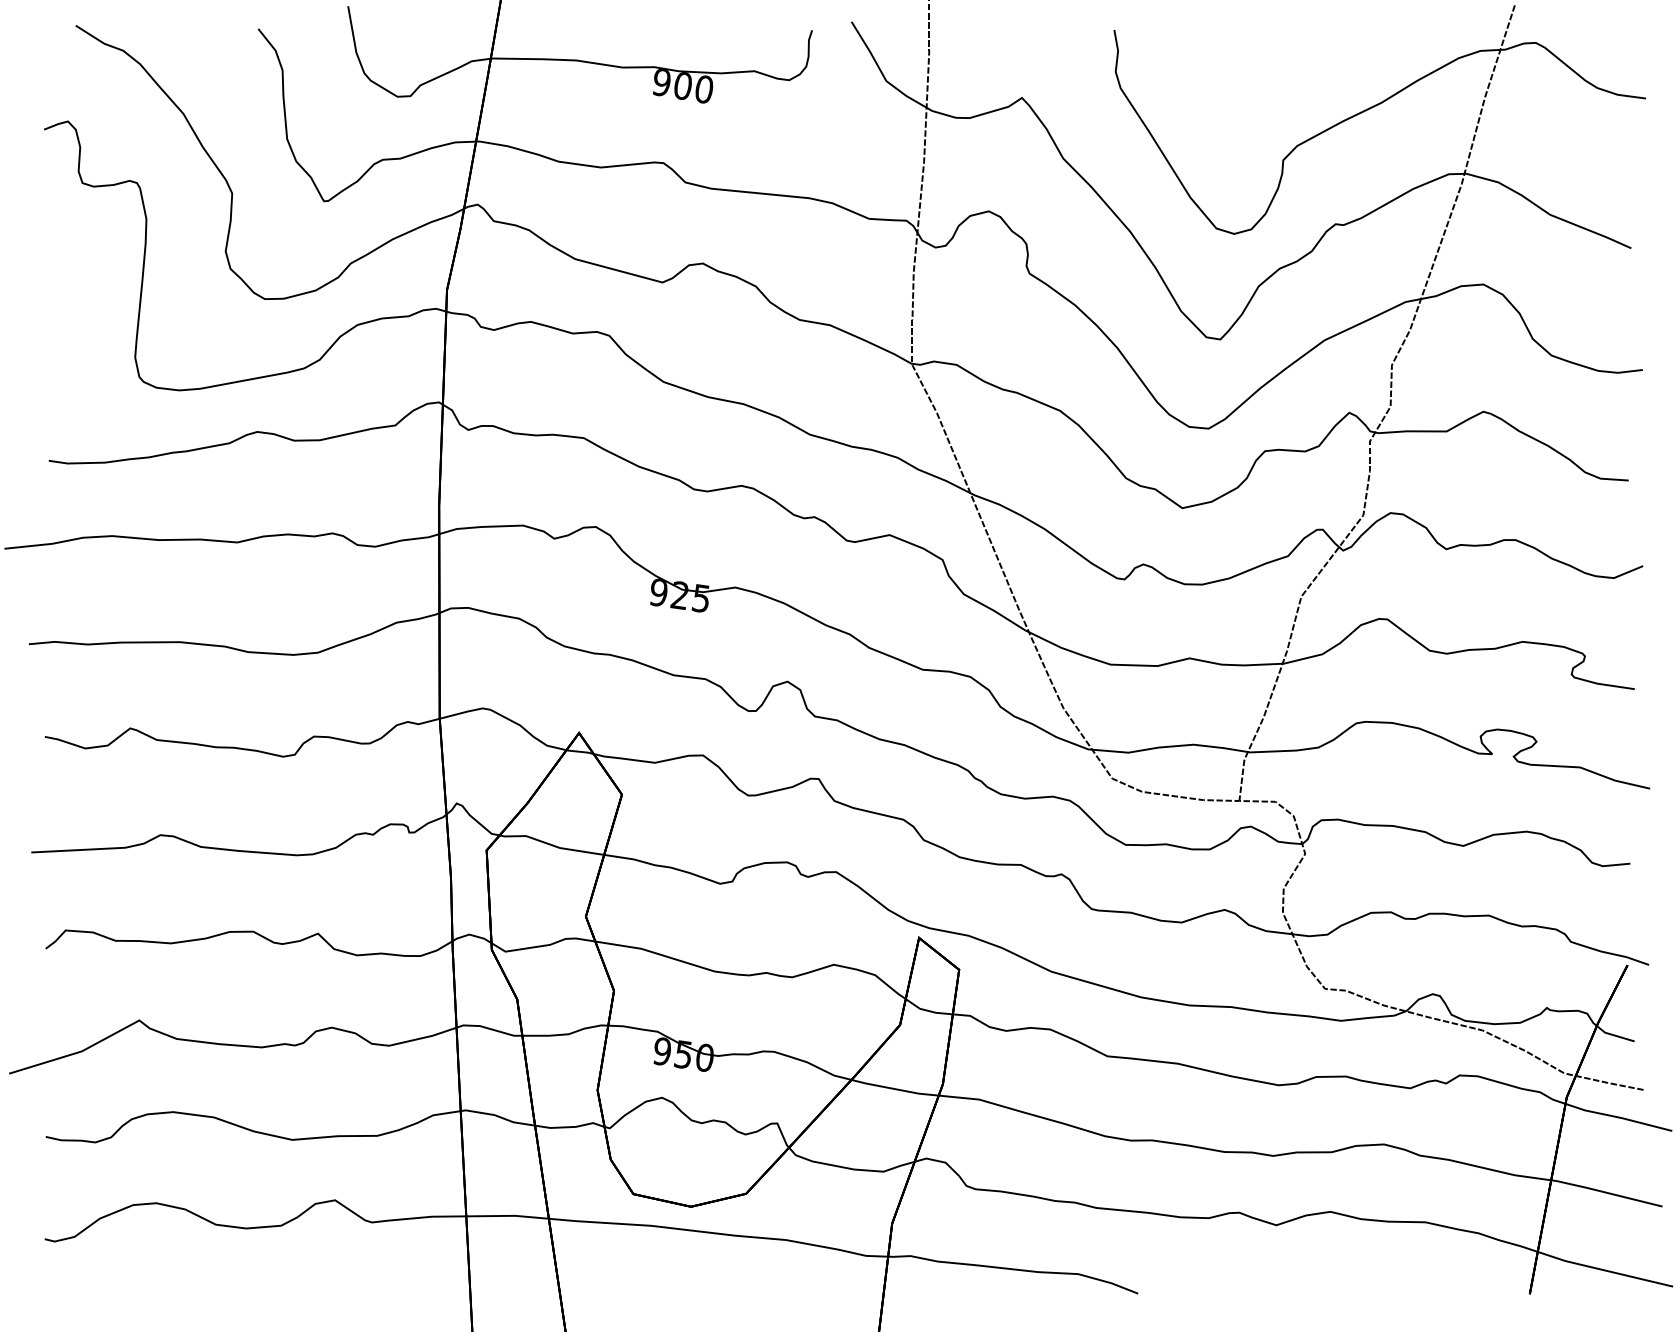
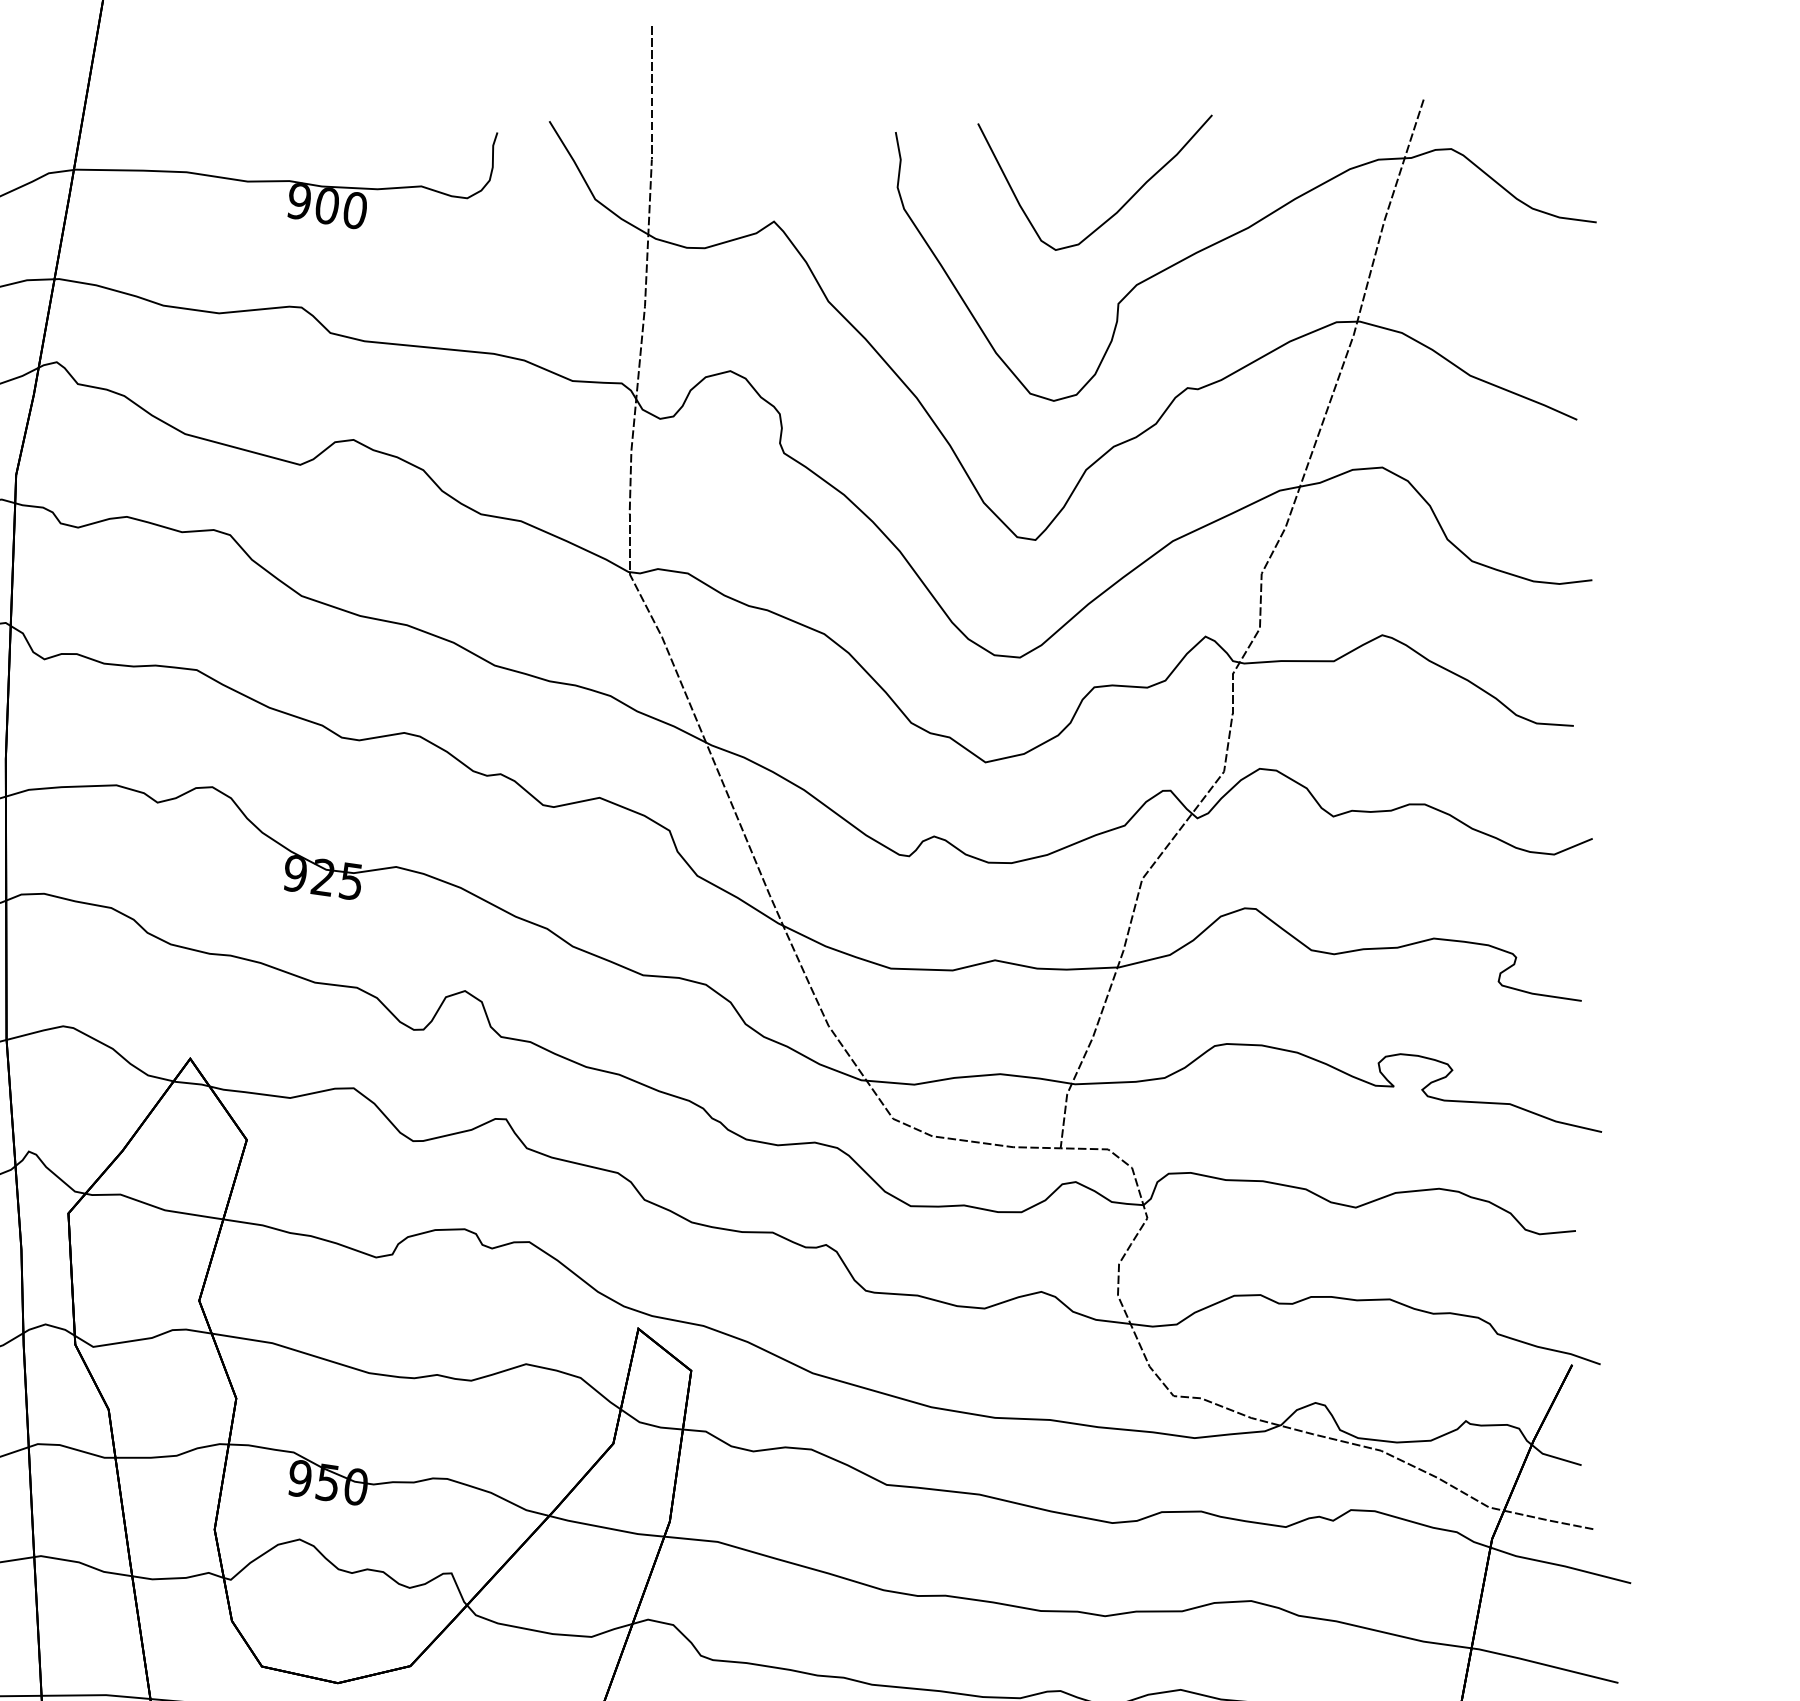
curve: (1284, 87) -> (1120, 207), added

